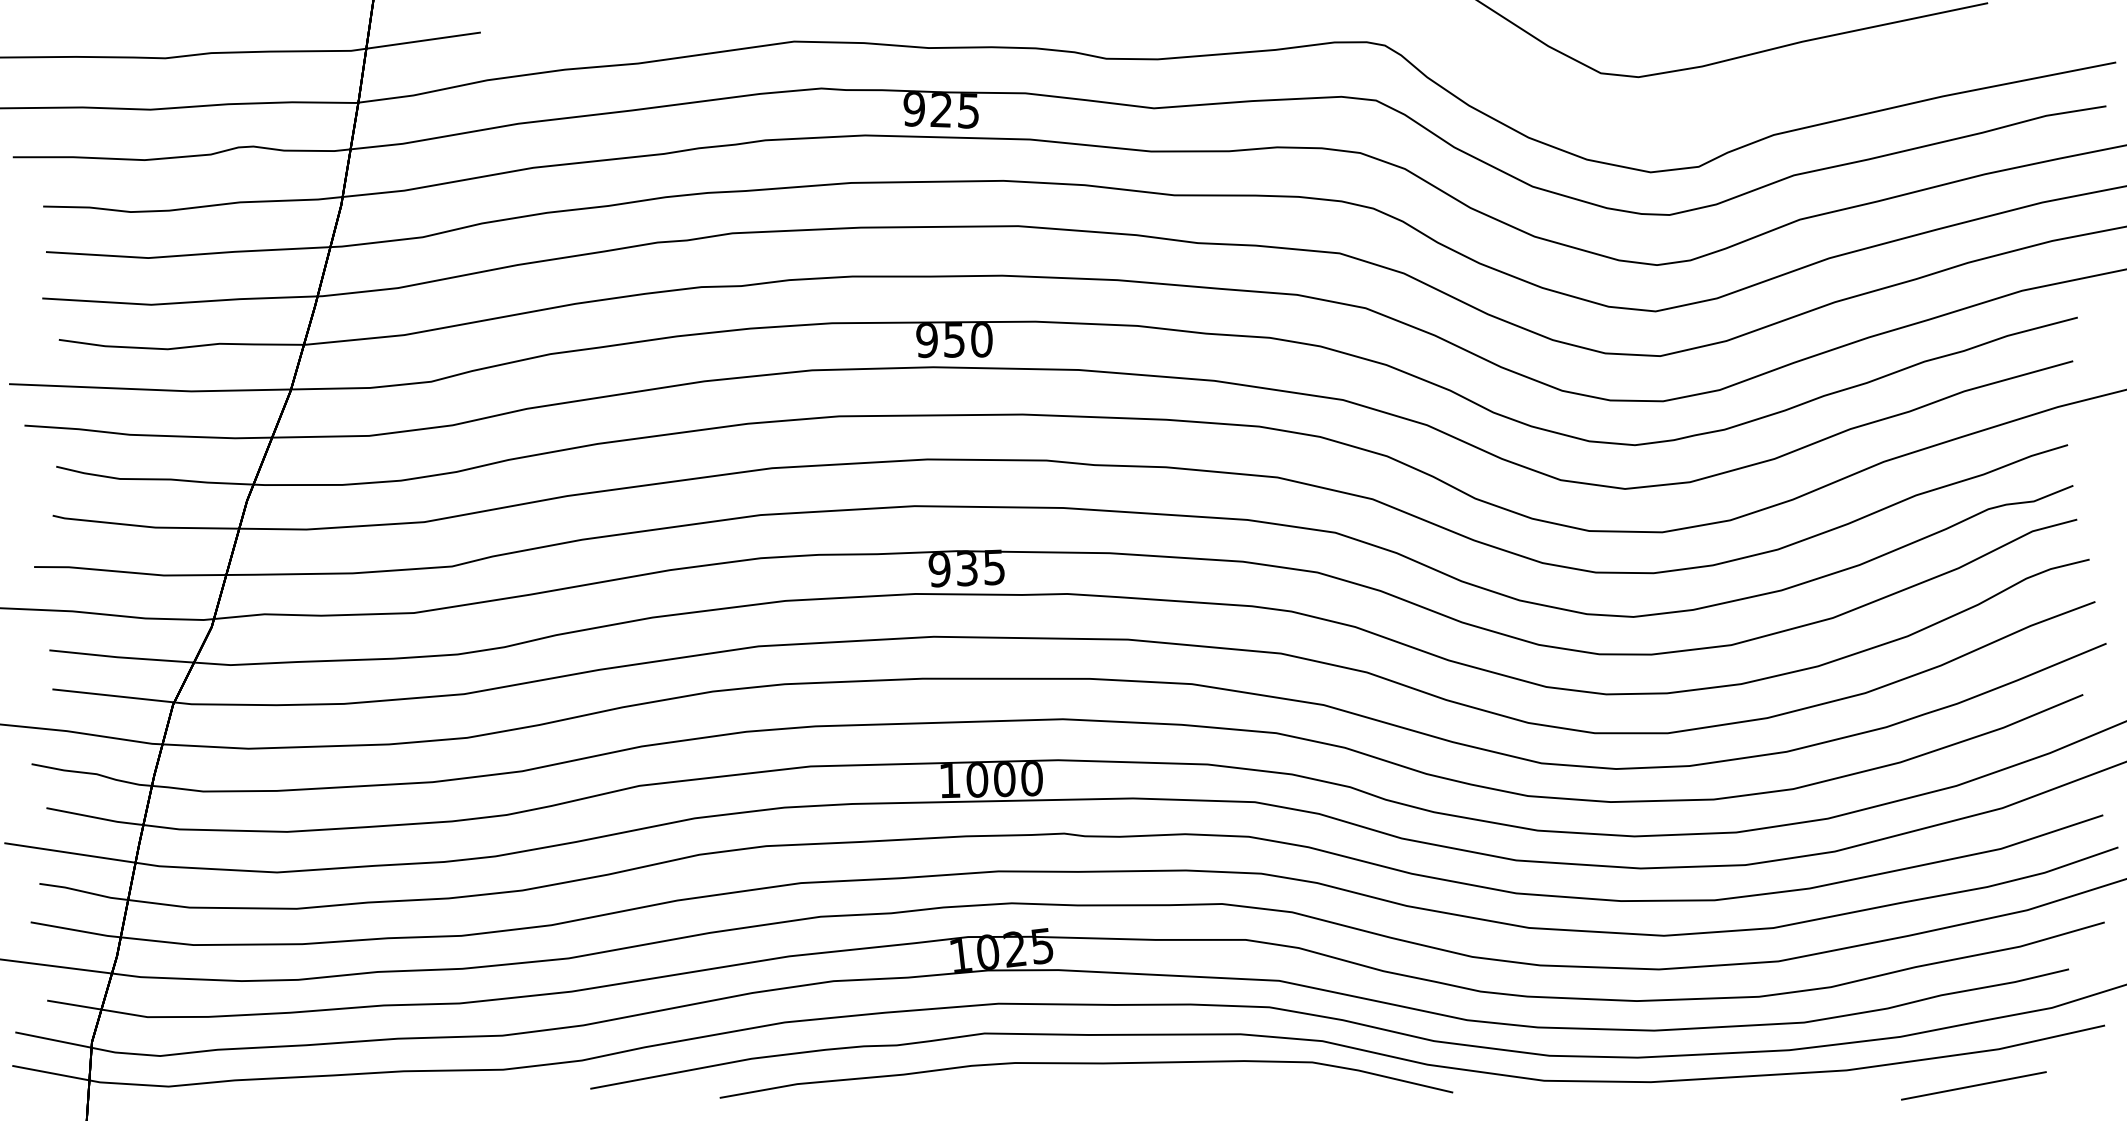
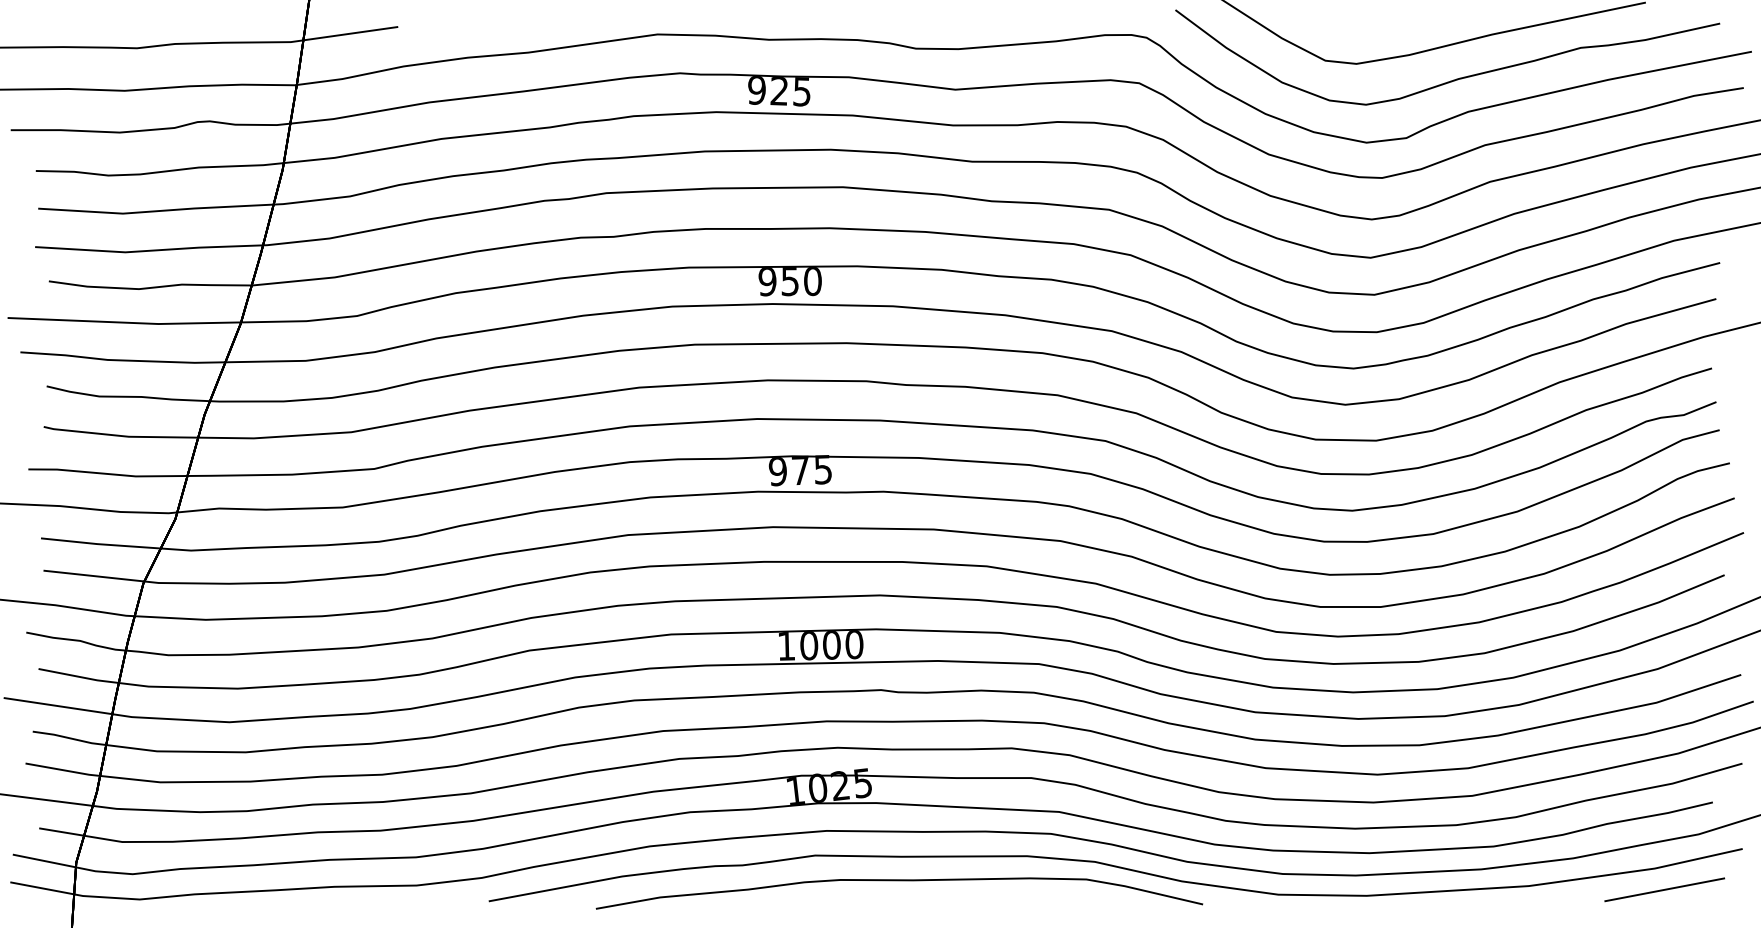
curve: (1758, 95) -> (1455, 79), added
text: (966, 568) -> (800, 470), 935 -> 975
line: (1973, 1085) -> (1664, 889), moved

